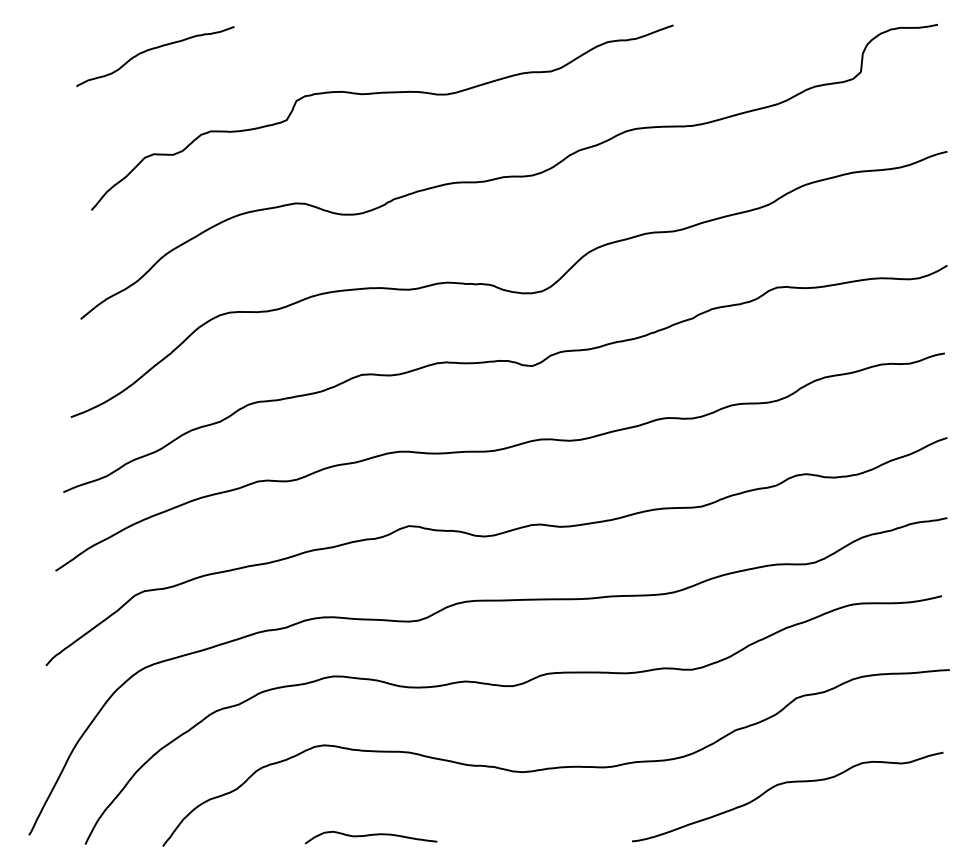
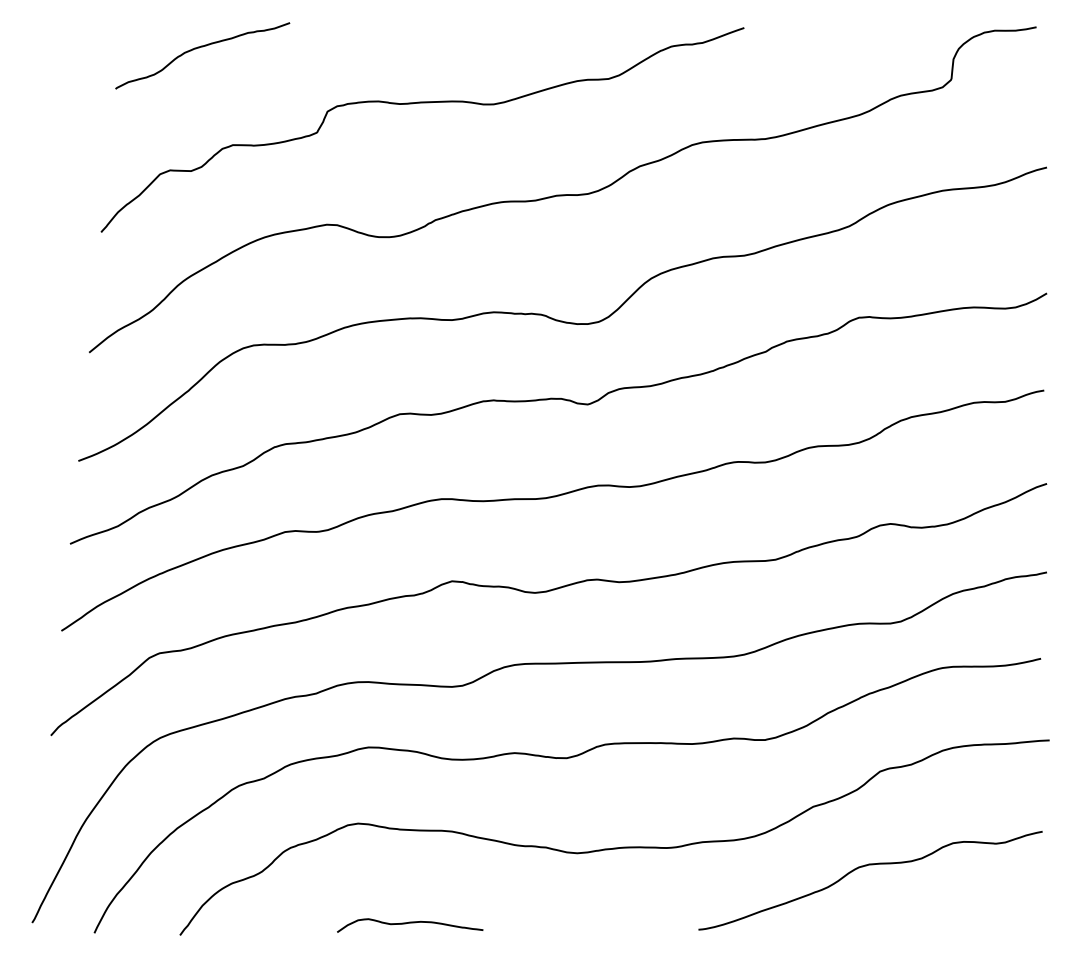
curve: (154, 49) -> (201, 48), moved

